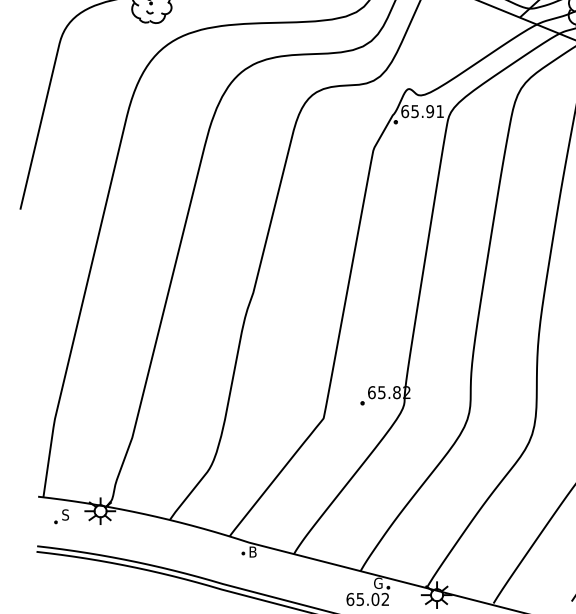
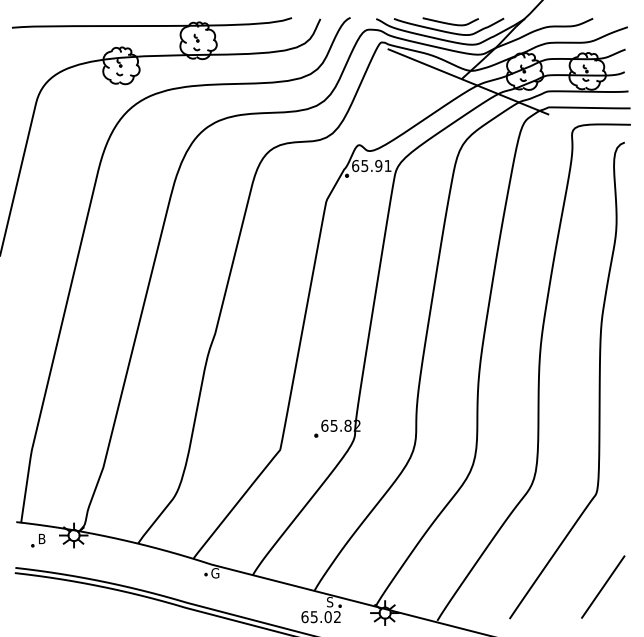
text: (65, 514) -> (41, 538), S -> B
text: (253, 552) -> (215, 573), B -> G
text: (377, 583) -> (330, 602), G -> S

